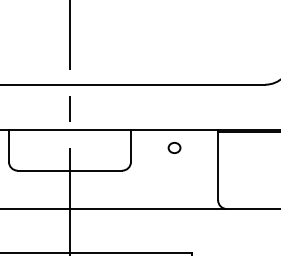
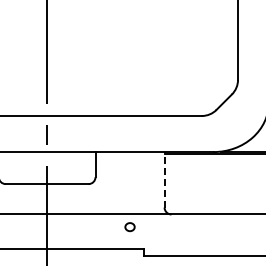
part: (173, 148) -> (129, 227), moved
line: (218, 164) -> (164, 179), solid -> dashed

